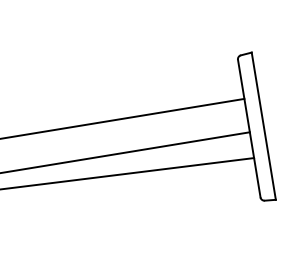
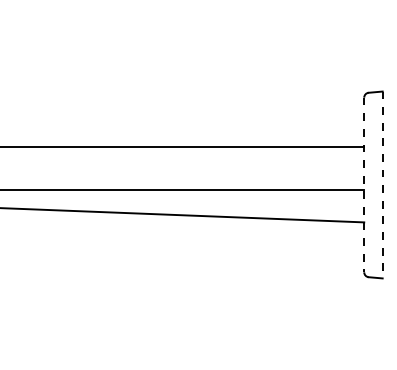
line: (263, 126) -> (382, 185), solid -> dashed
line: (249, 128) -> (364, 185), solid -> dashed

